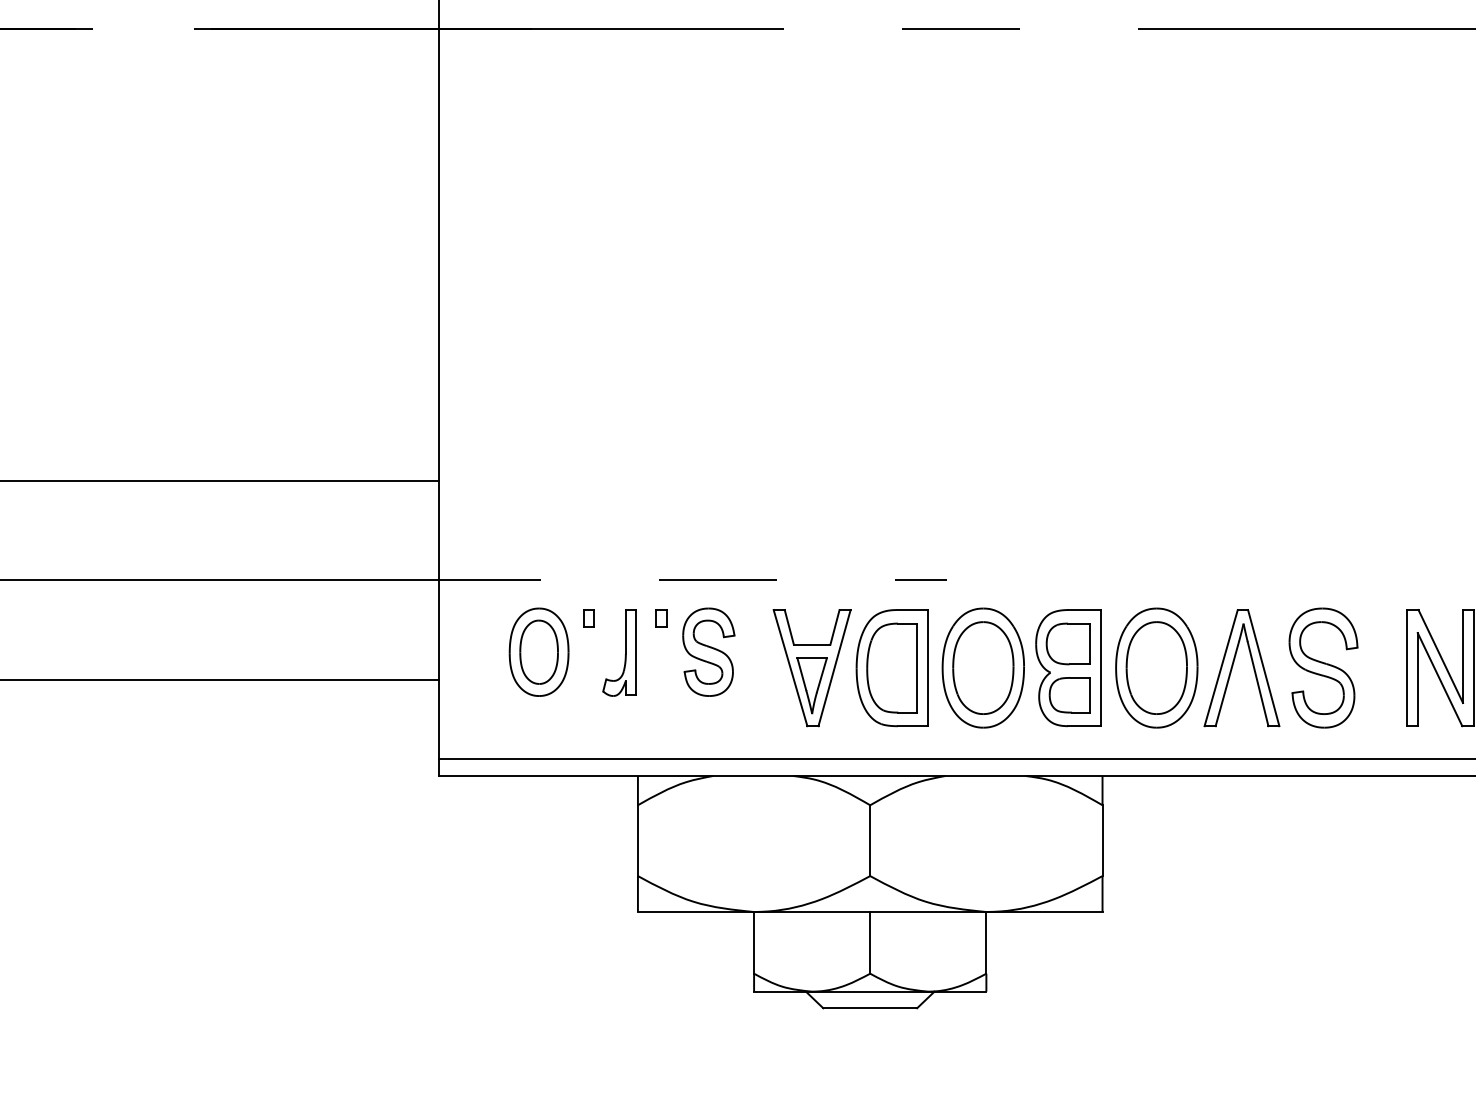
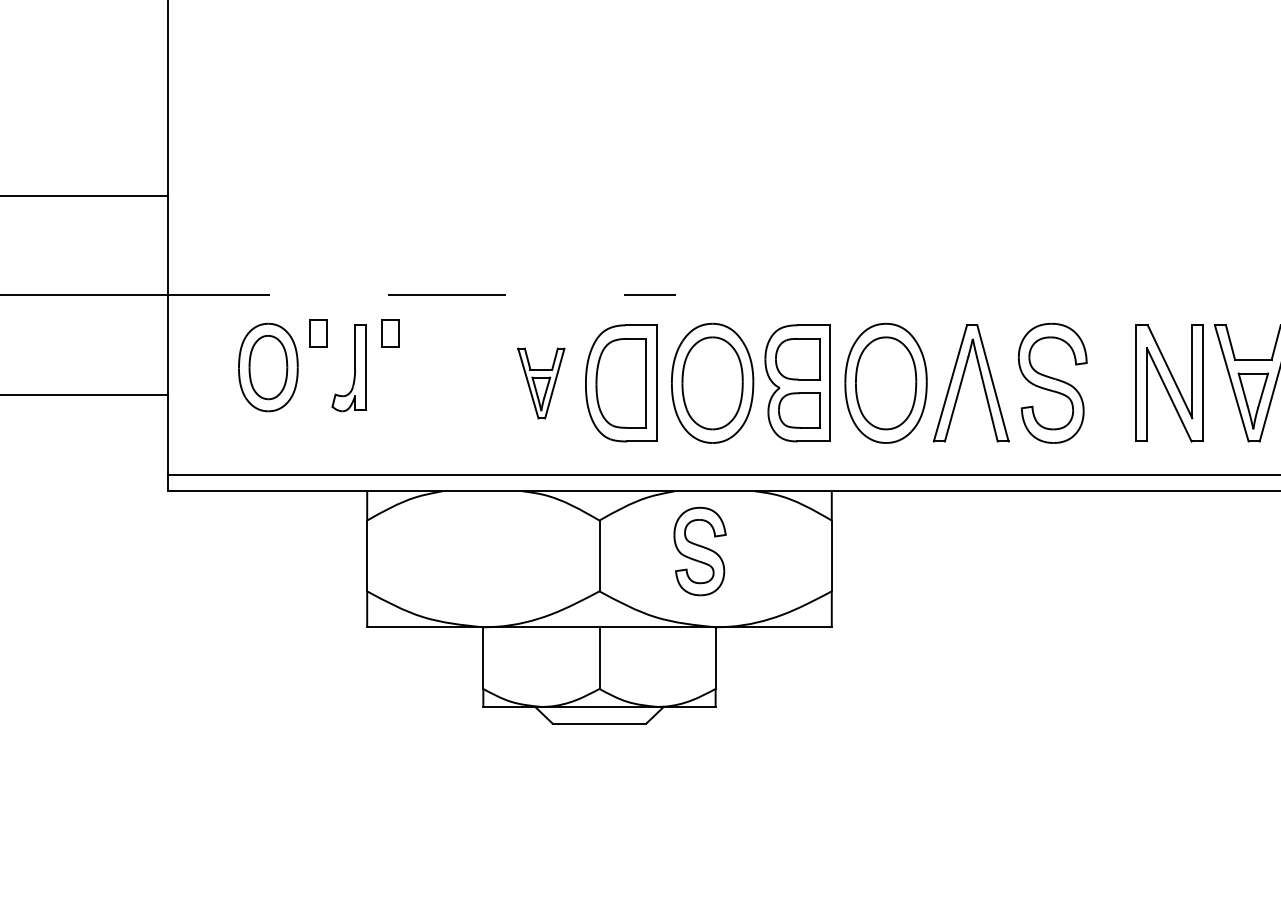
part: (588, 618) -> (317, 333), size x1.6
part: (661, 618) -> (390, 333), size x1.6
part: (708, 651) -> (699, 550), moved
part: (811, 668) -> (540, 383), size x0.6

